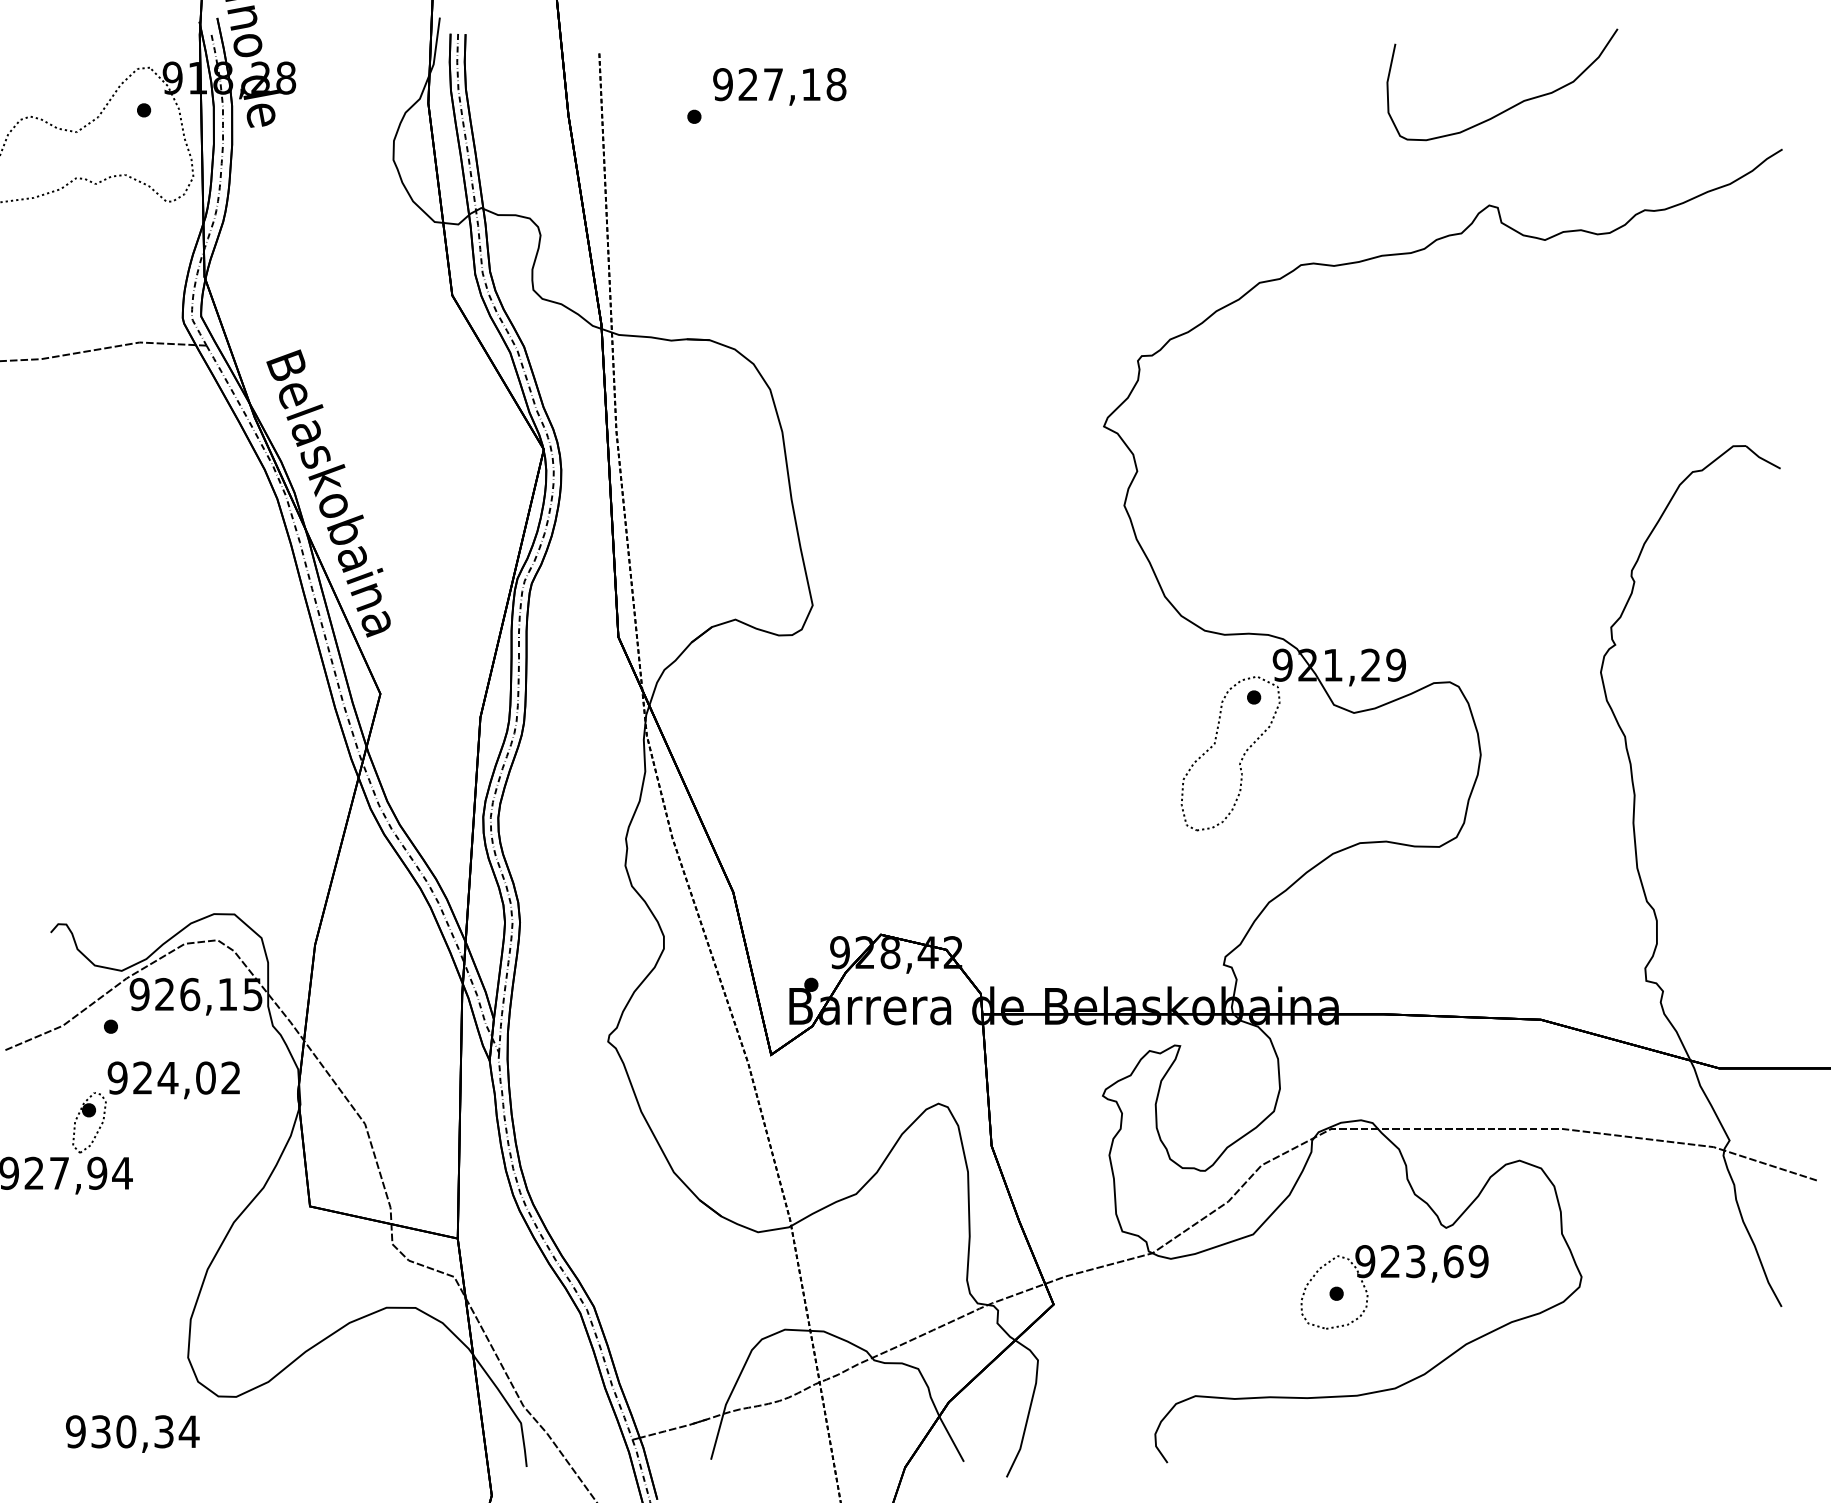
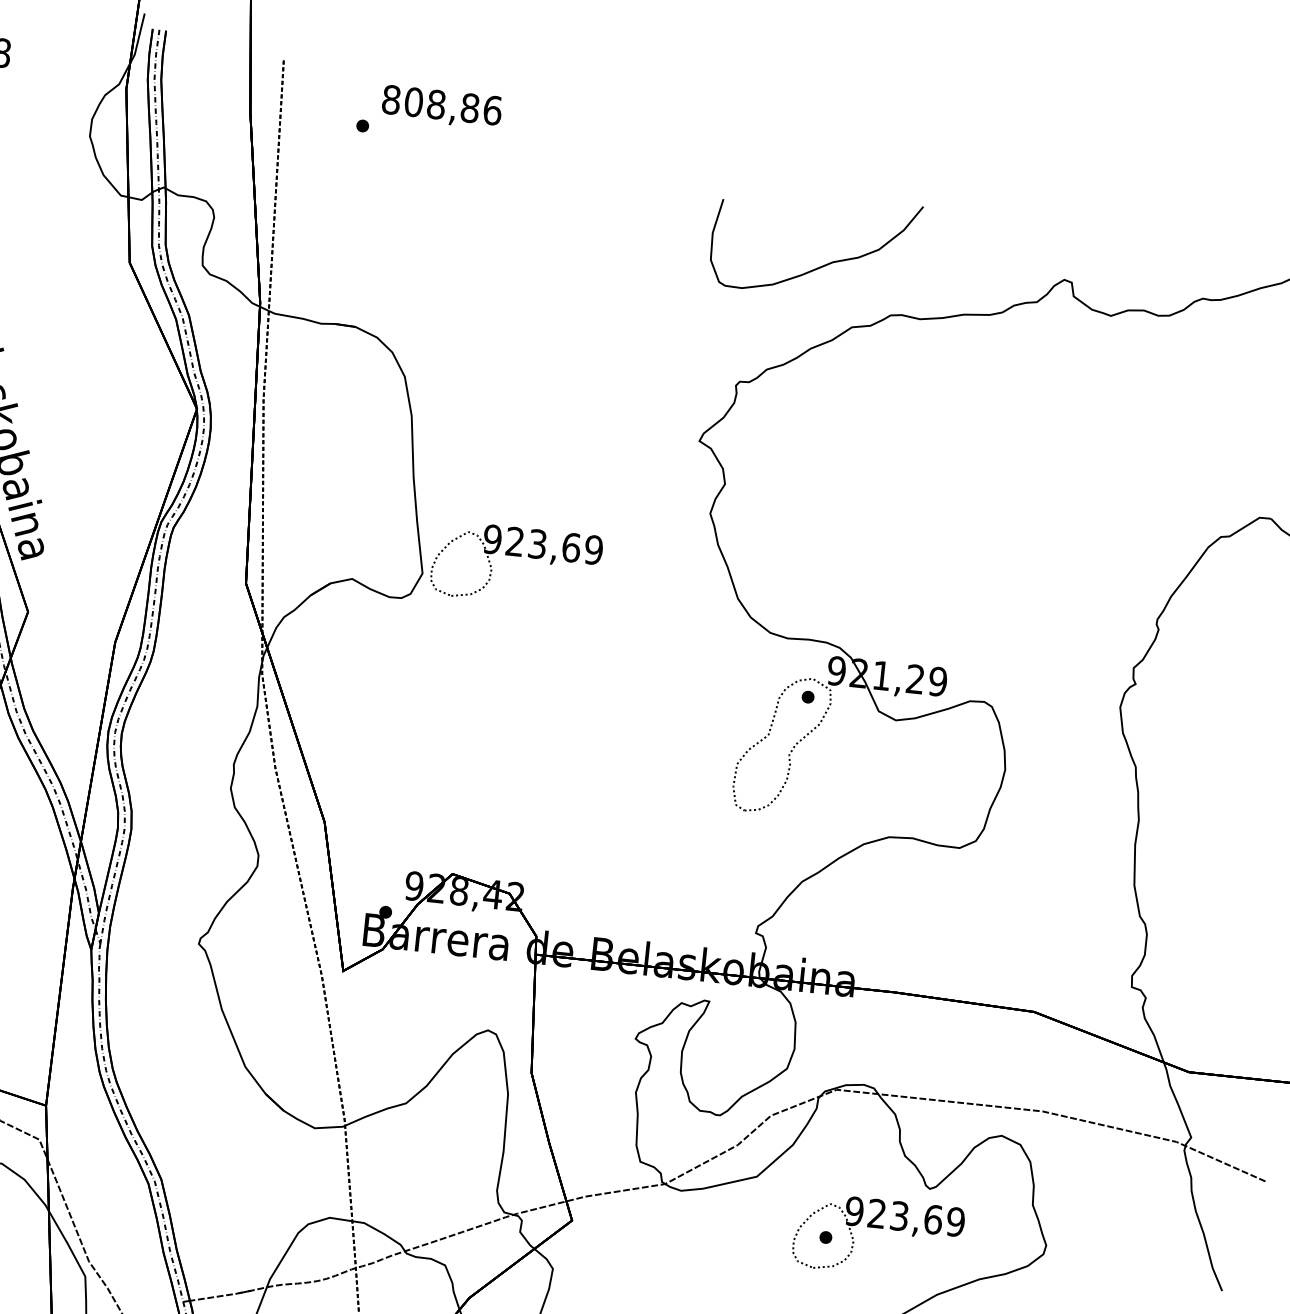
text: (779, 84) -> (441, 105), 927,18 -> 808,86
curve: (1513, 105) -> (823, 265), moved
part: (915, 575) -> (517, 556), added

